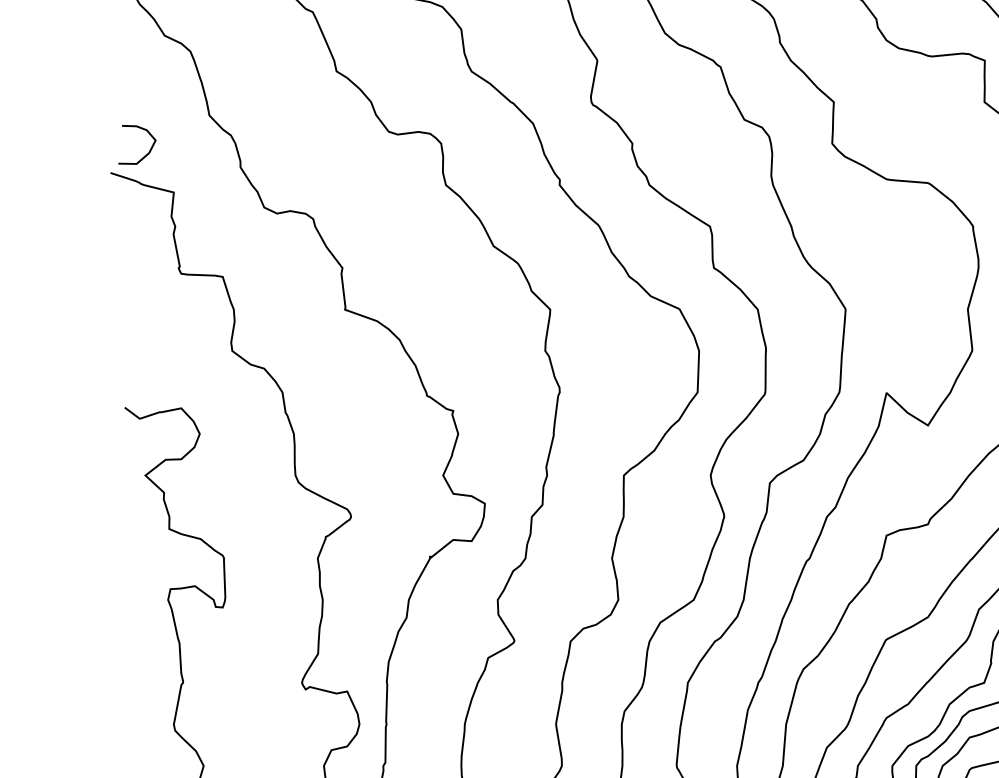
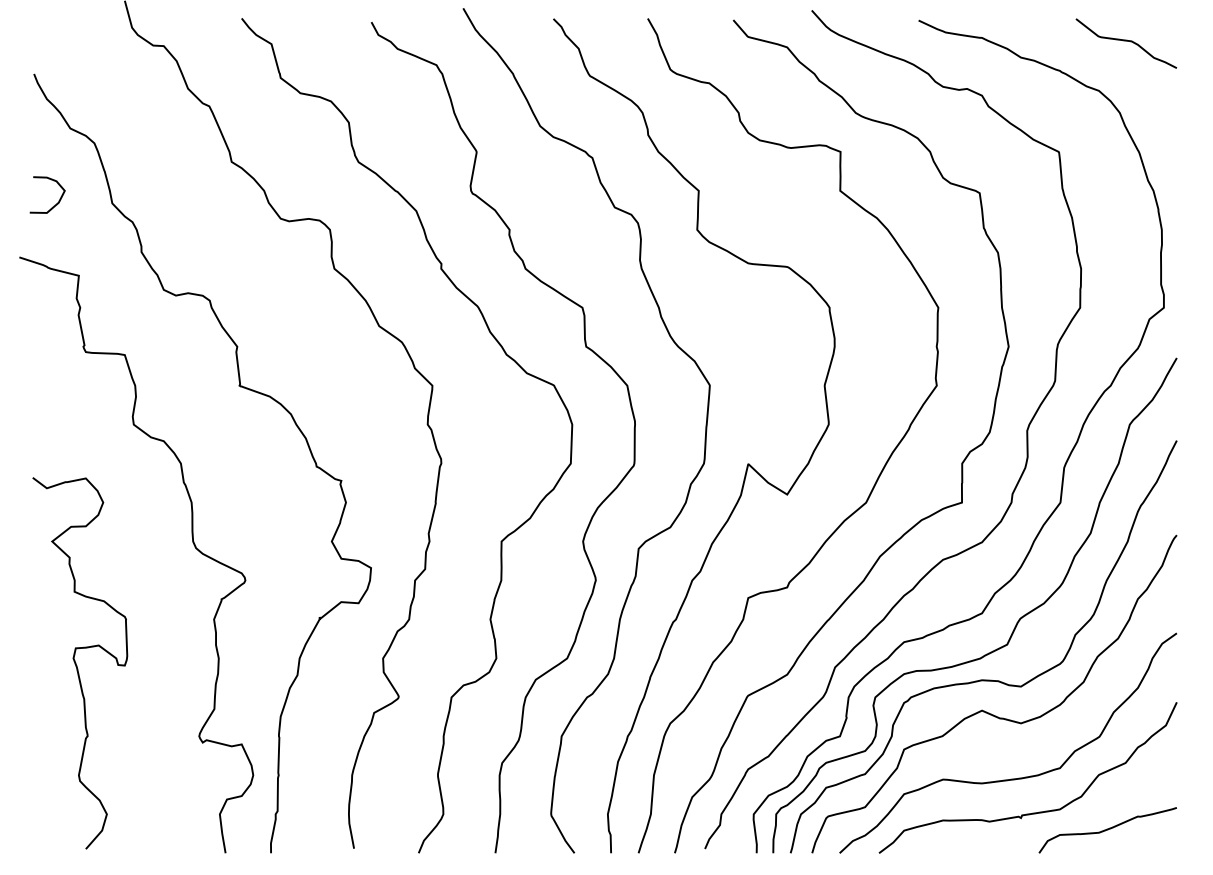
curve: (148, 150) -> (58, 200), moved

